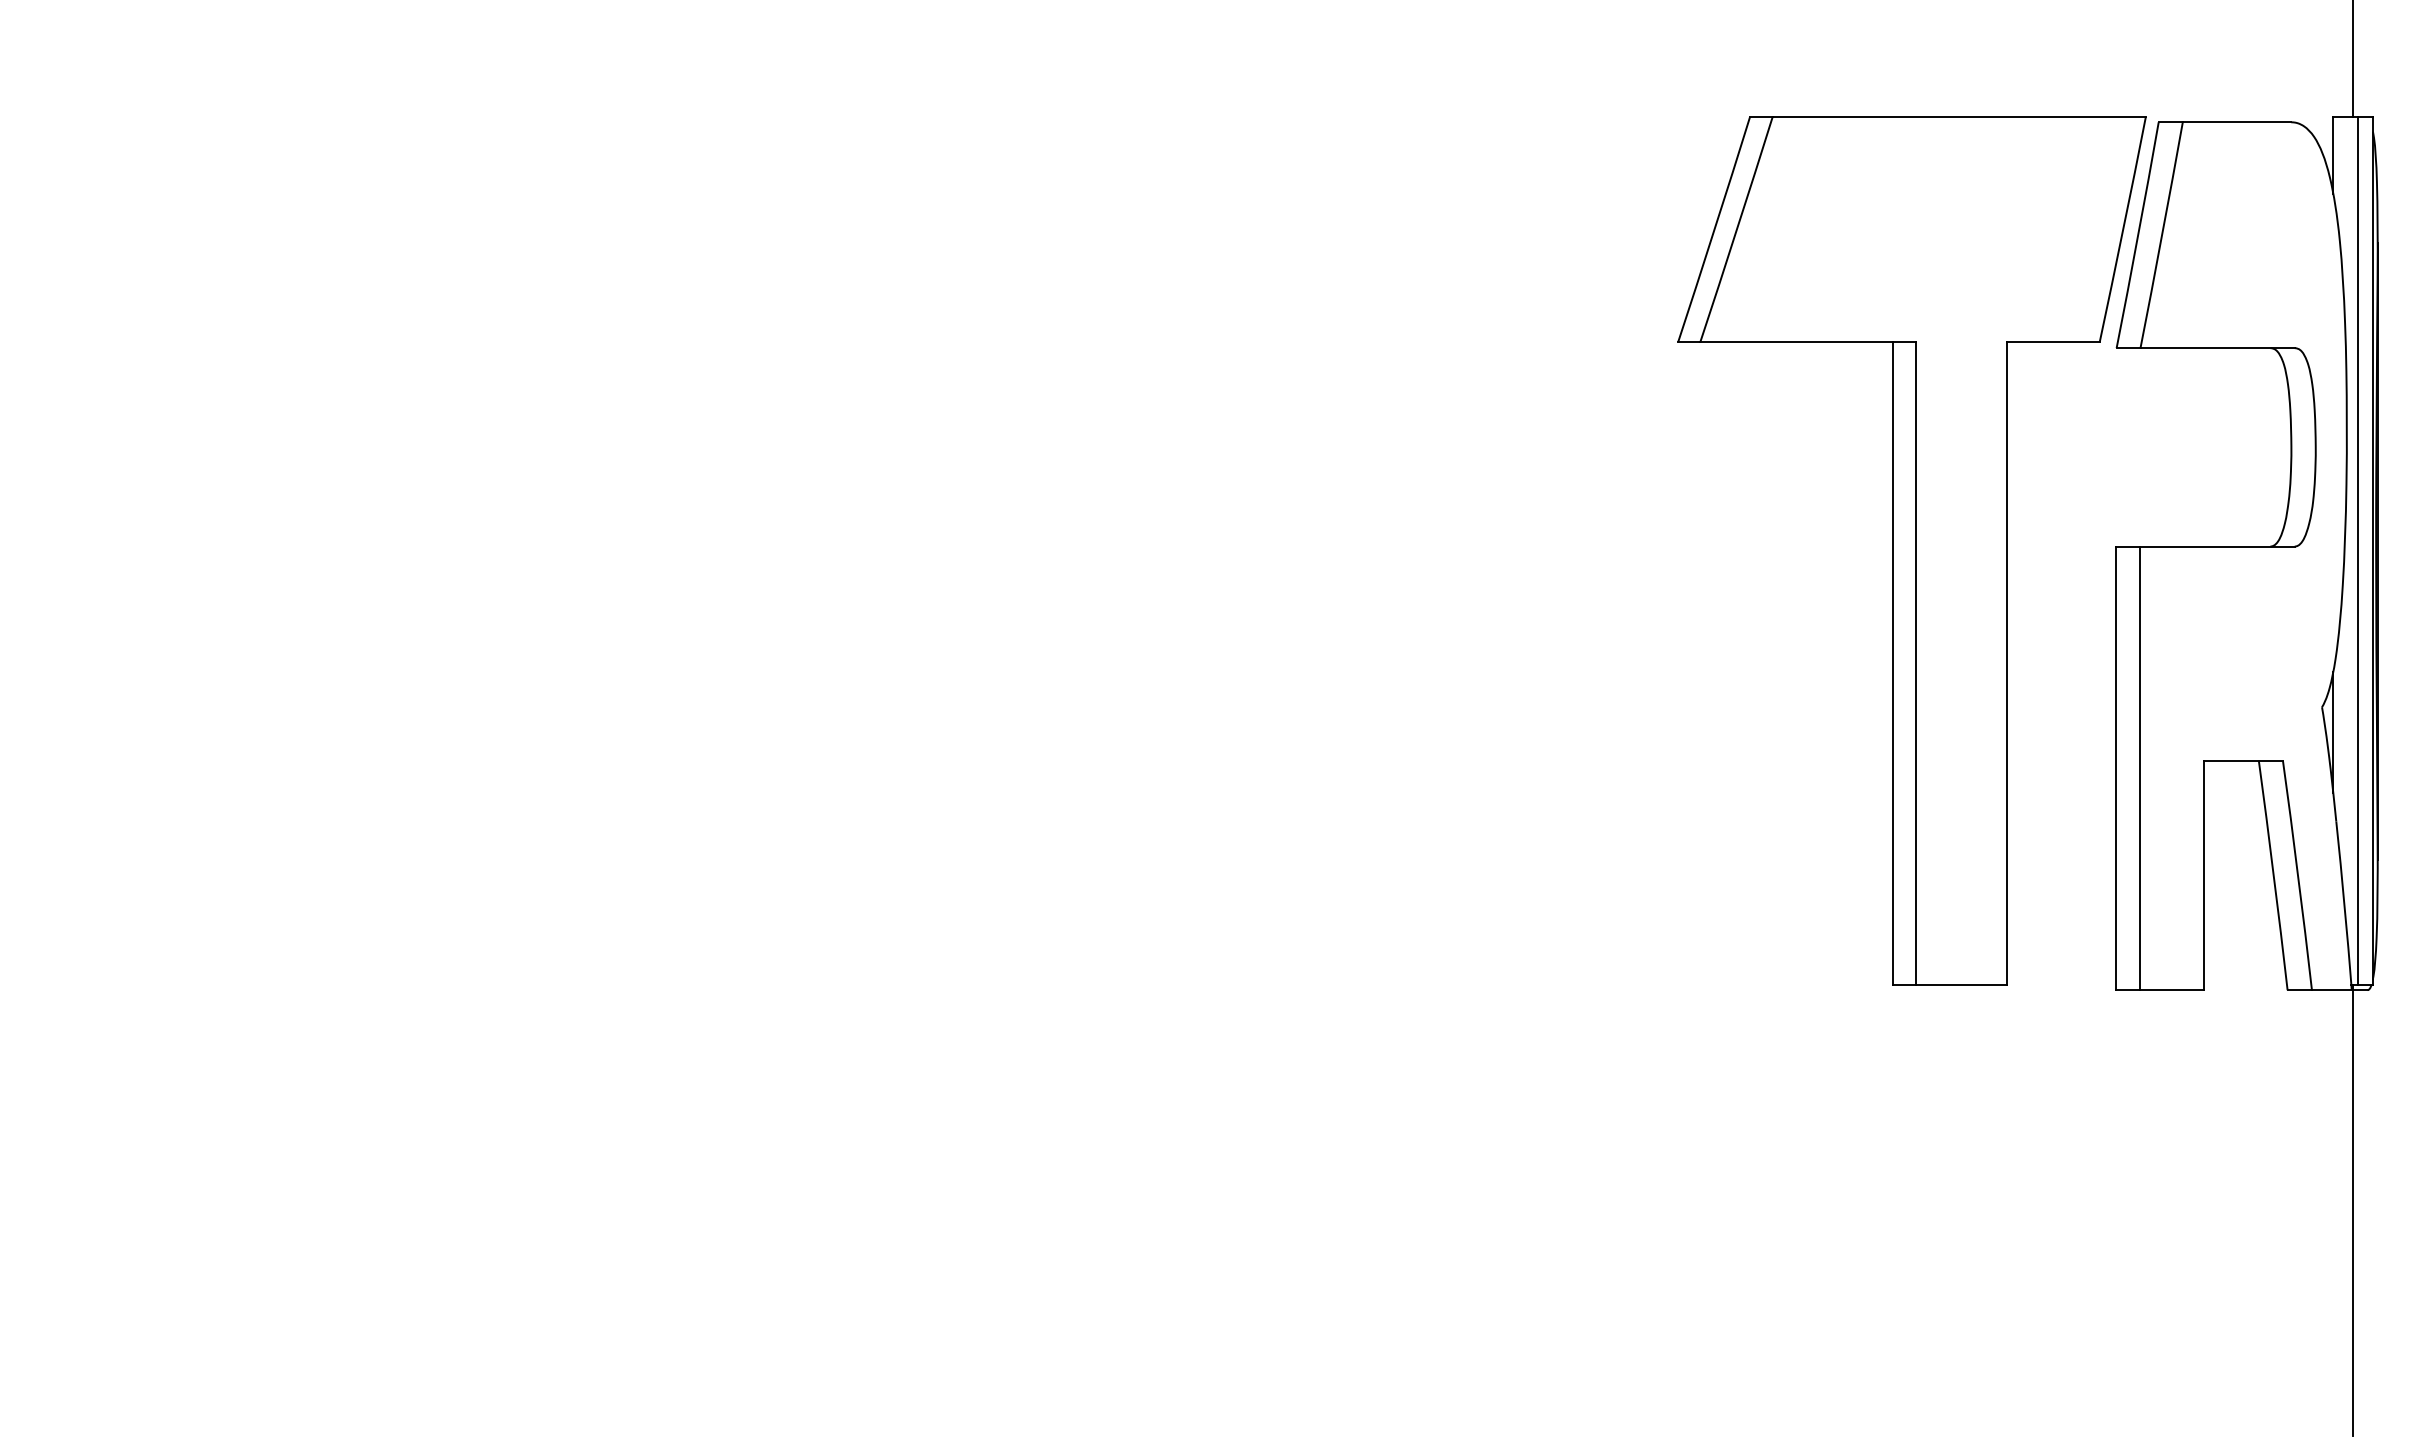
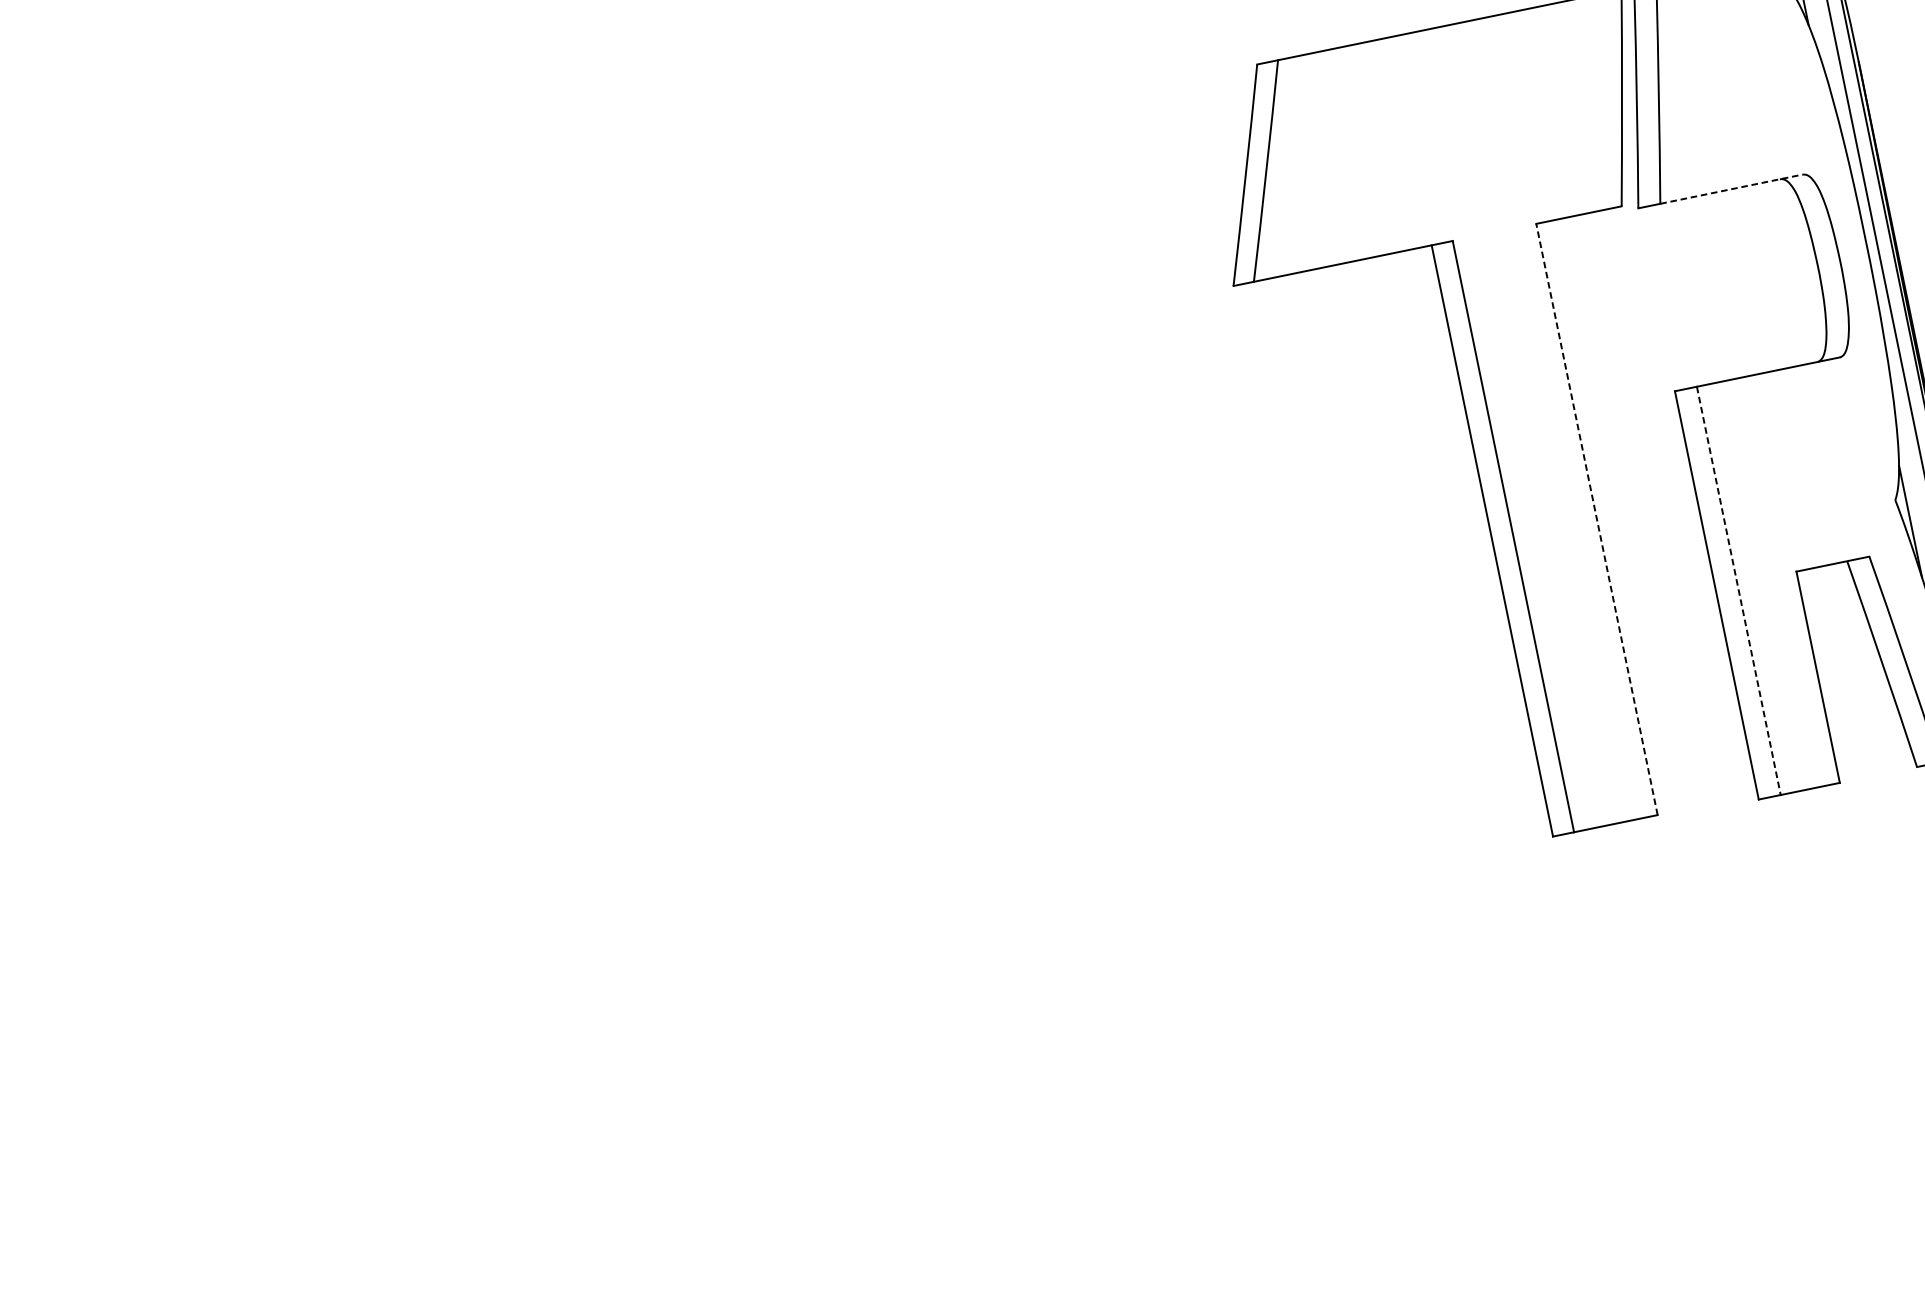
line: (2218, 348) -> (1732, 189), solid -> dashed
line: (2006, 663) -> (1596, 519), solid -> dashed
line: (2139, 768) -> (1738, 591), solid -> dashed

